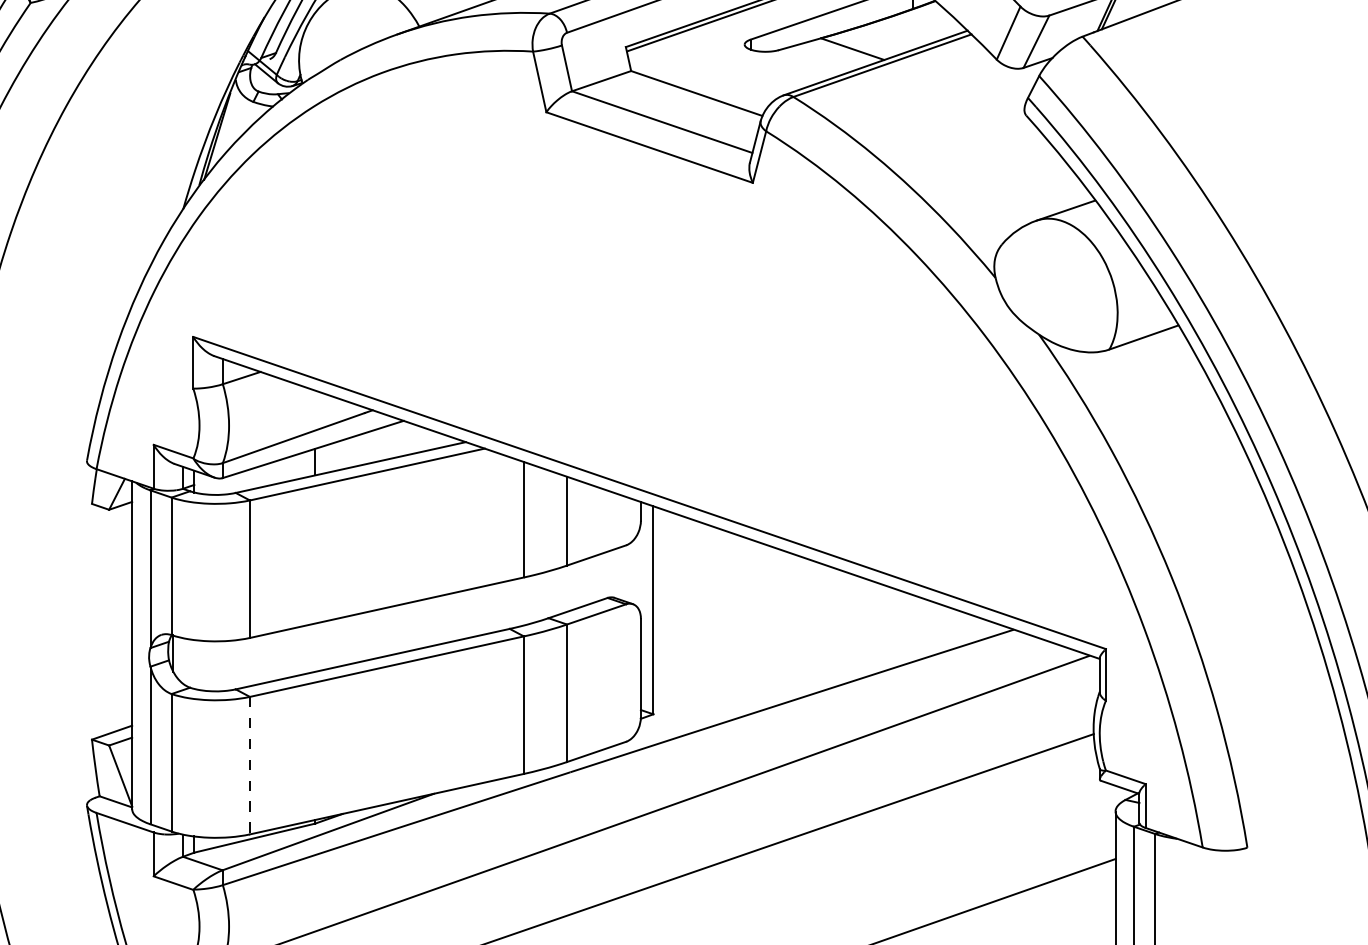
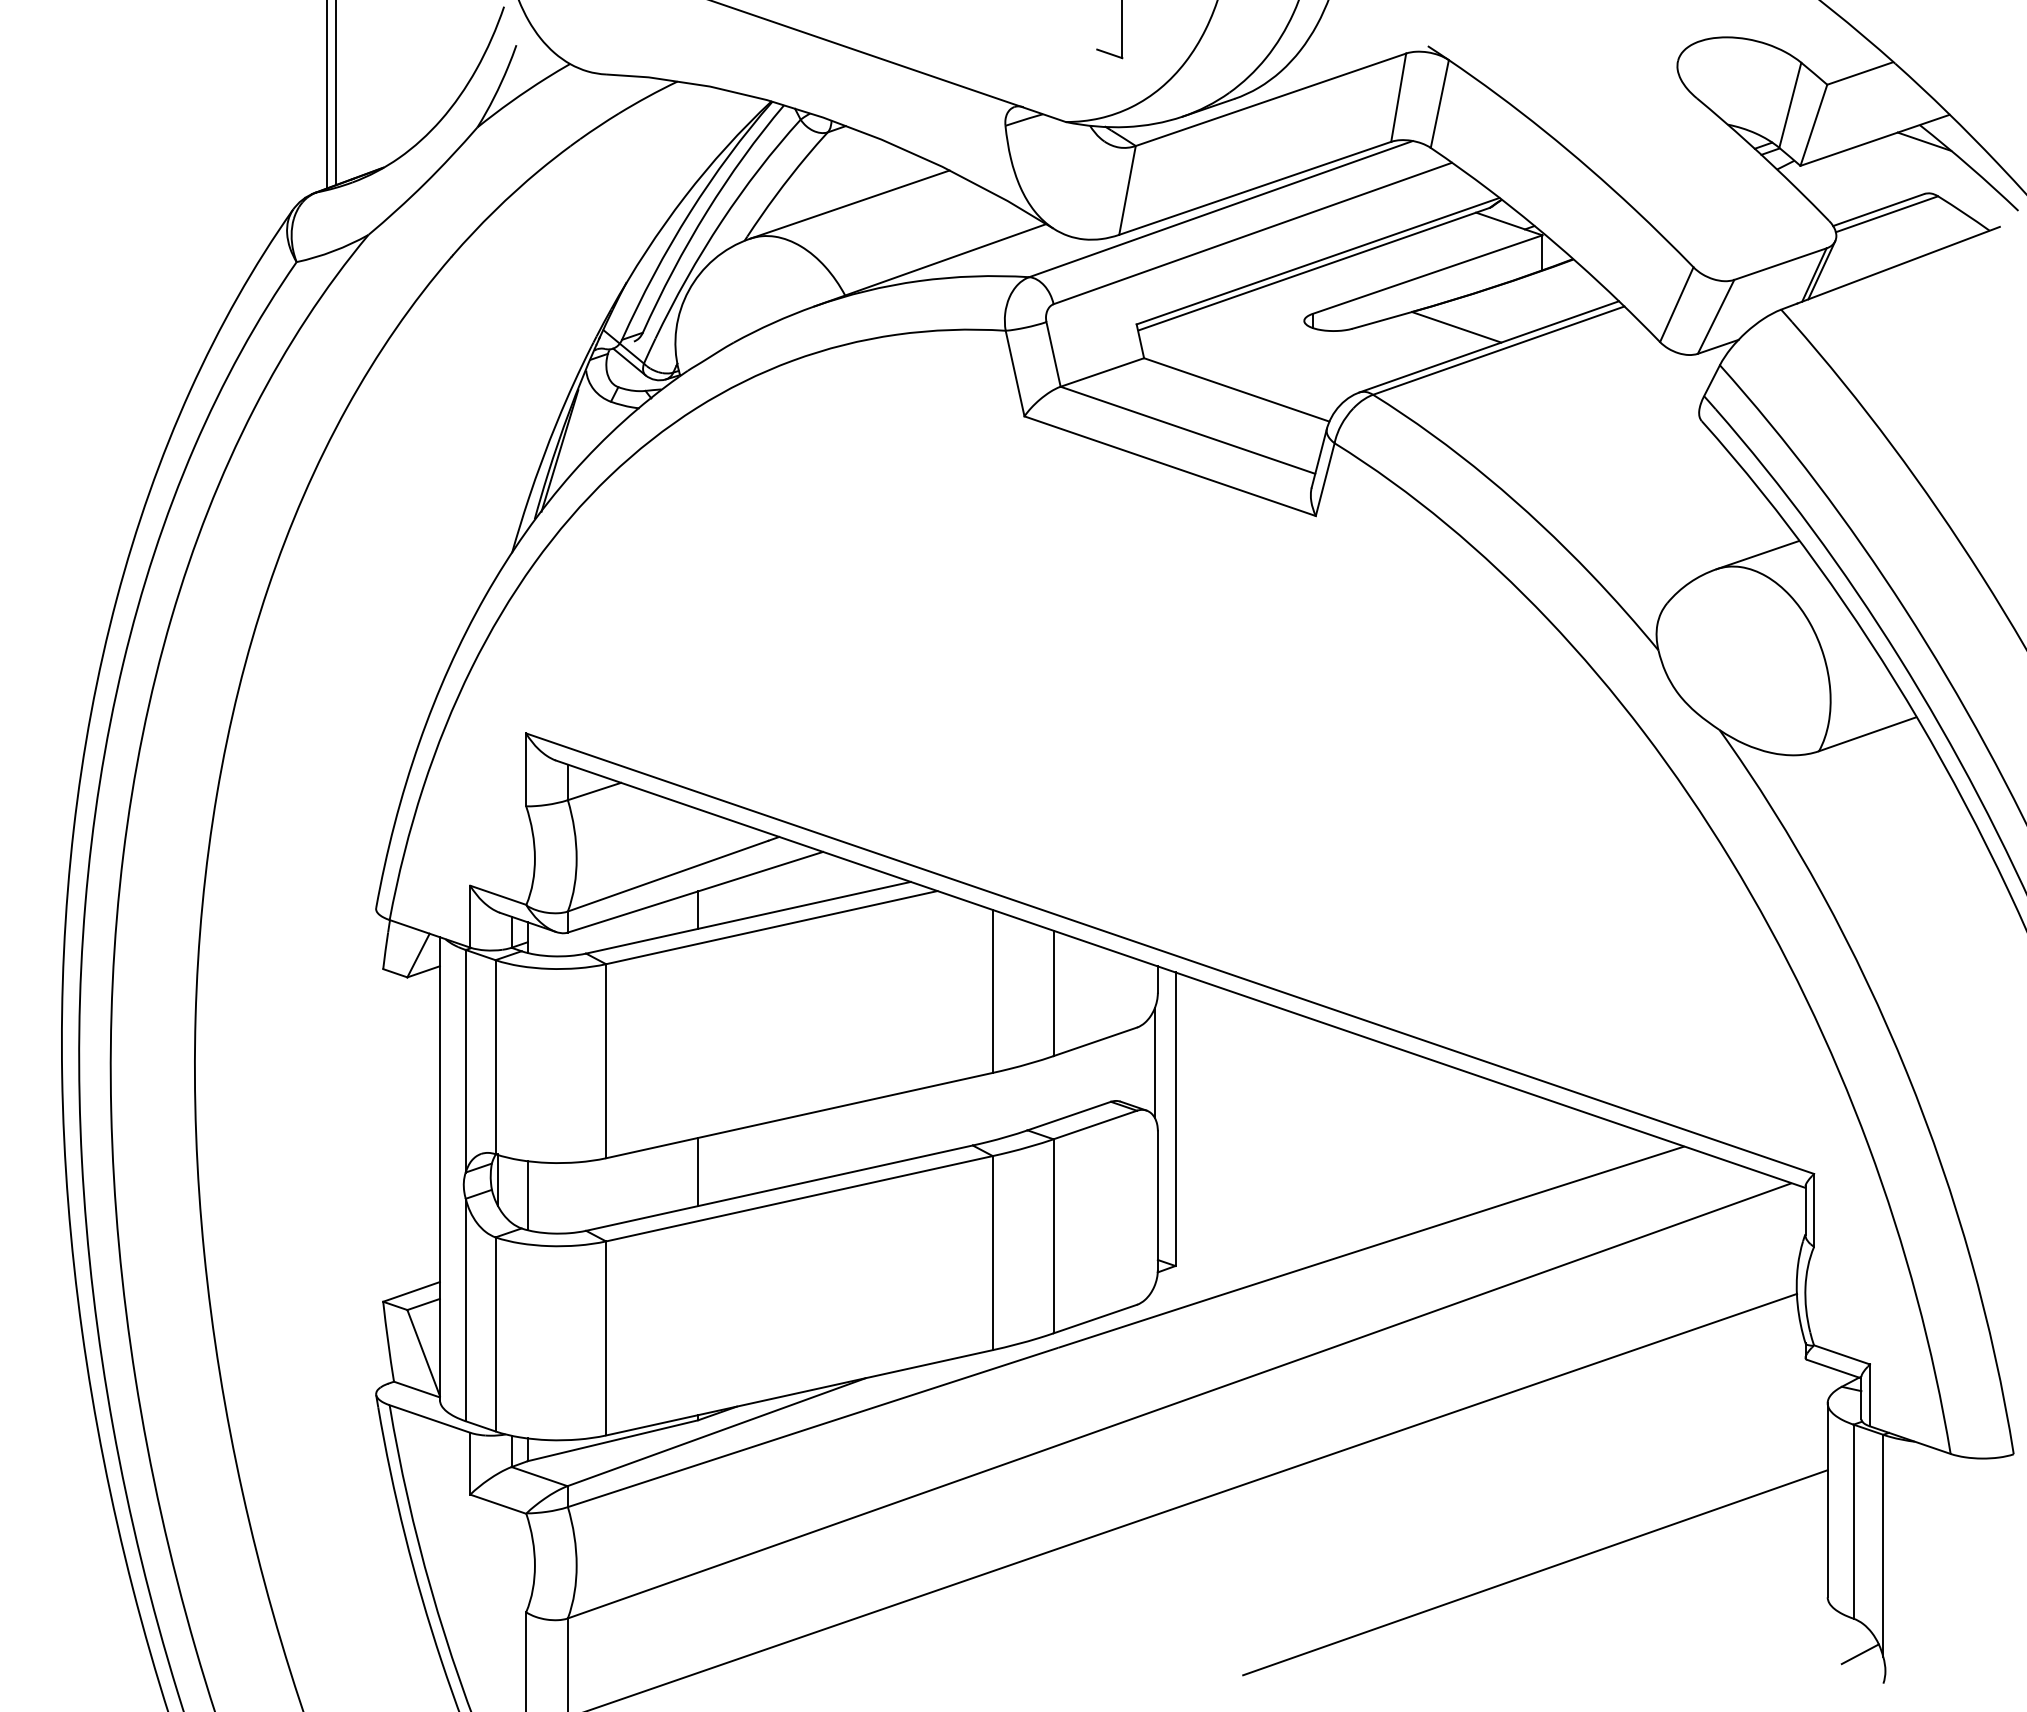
line: (639, 570) -> (1155, 1062), added
line: (315, 647) -> (698, 1171), added
line: (194, 664) -> (527, 1195), added
line: (250, 765) -> (606, 1338), dashed -> solid

